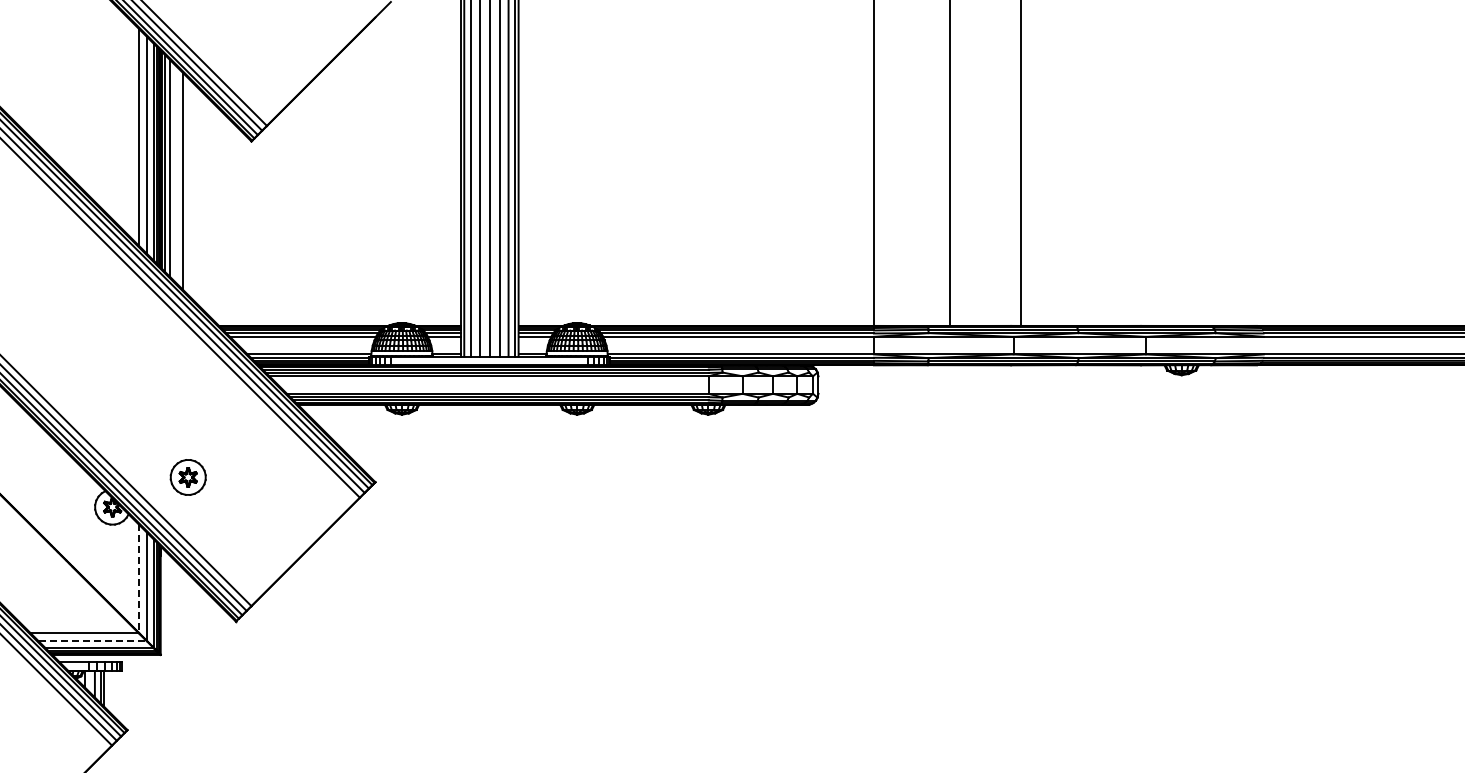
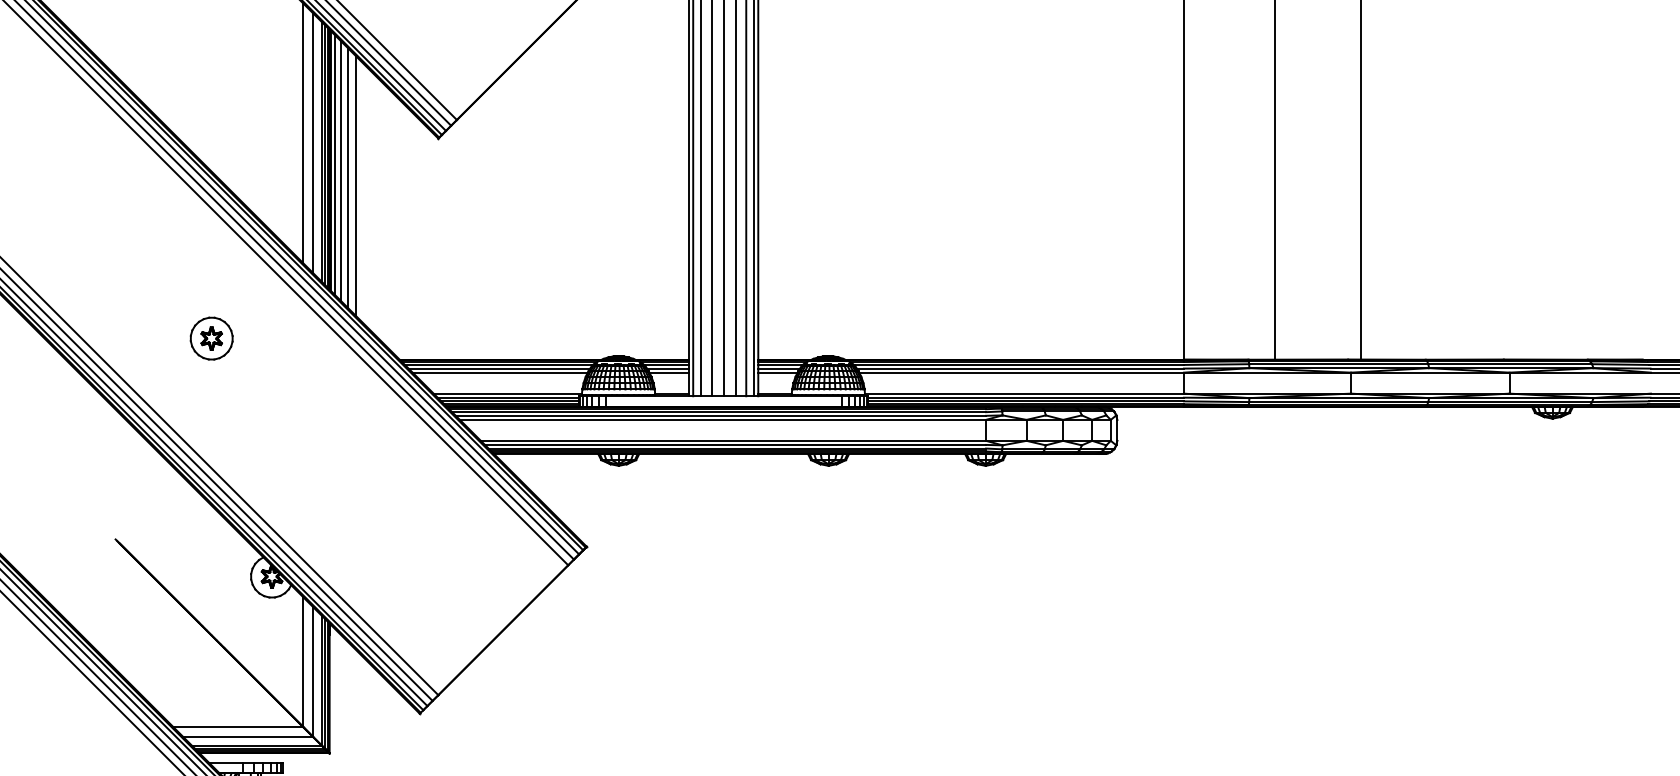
line: (176, 174) -> (348, 178), added
part: (187, 477) -> (210, 338), moved
line: (138, 579) -> (303, 663), dashed -> solid
line: (93, 641) -> (249, 737), dashed -> solid

